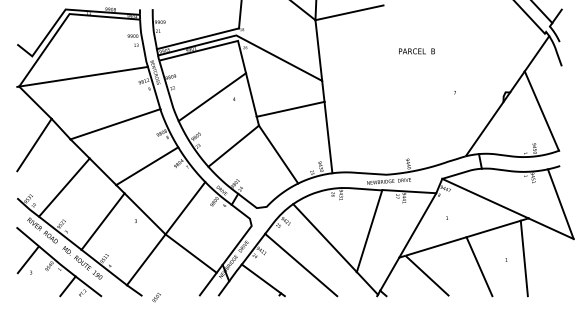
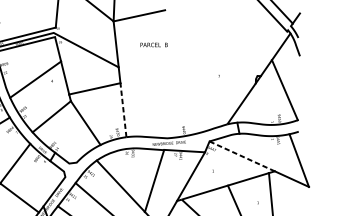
text: (416, 51) -> (153, 45), moved
line: (328, 137) -> (123, 110), solid -> dashed
line: (485, 198) -> (242, 156), solid -> dashed

